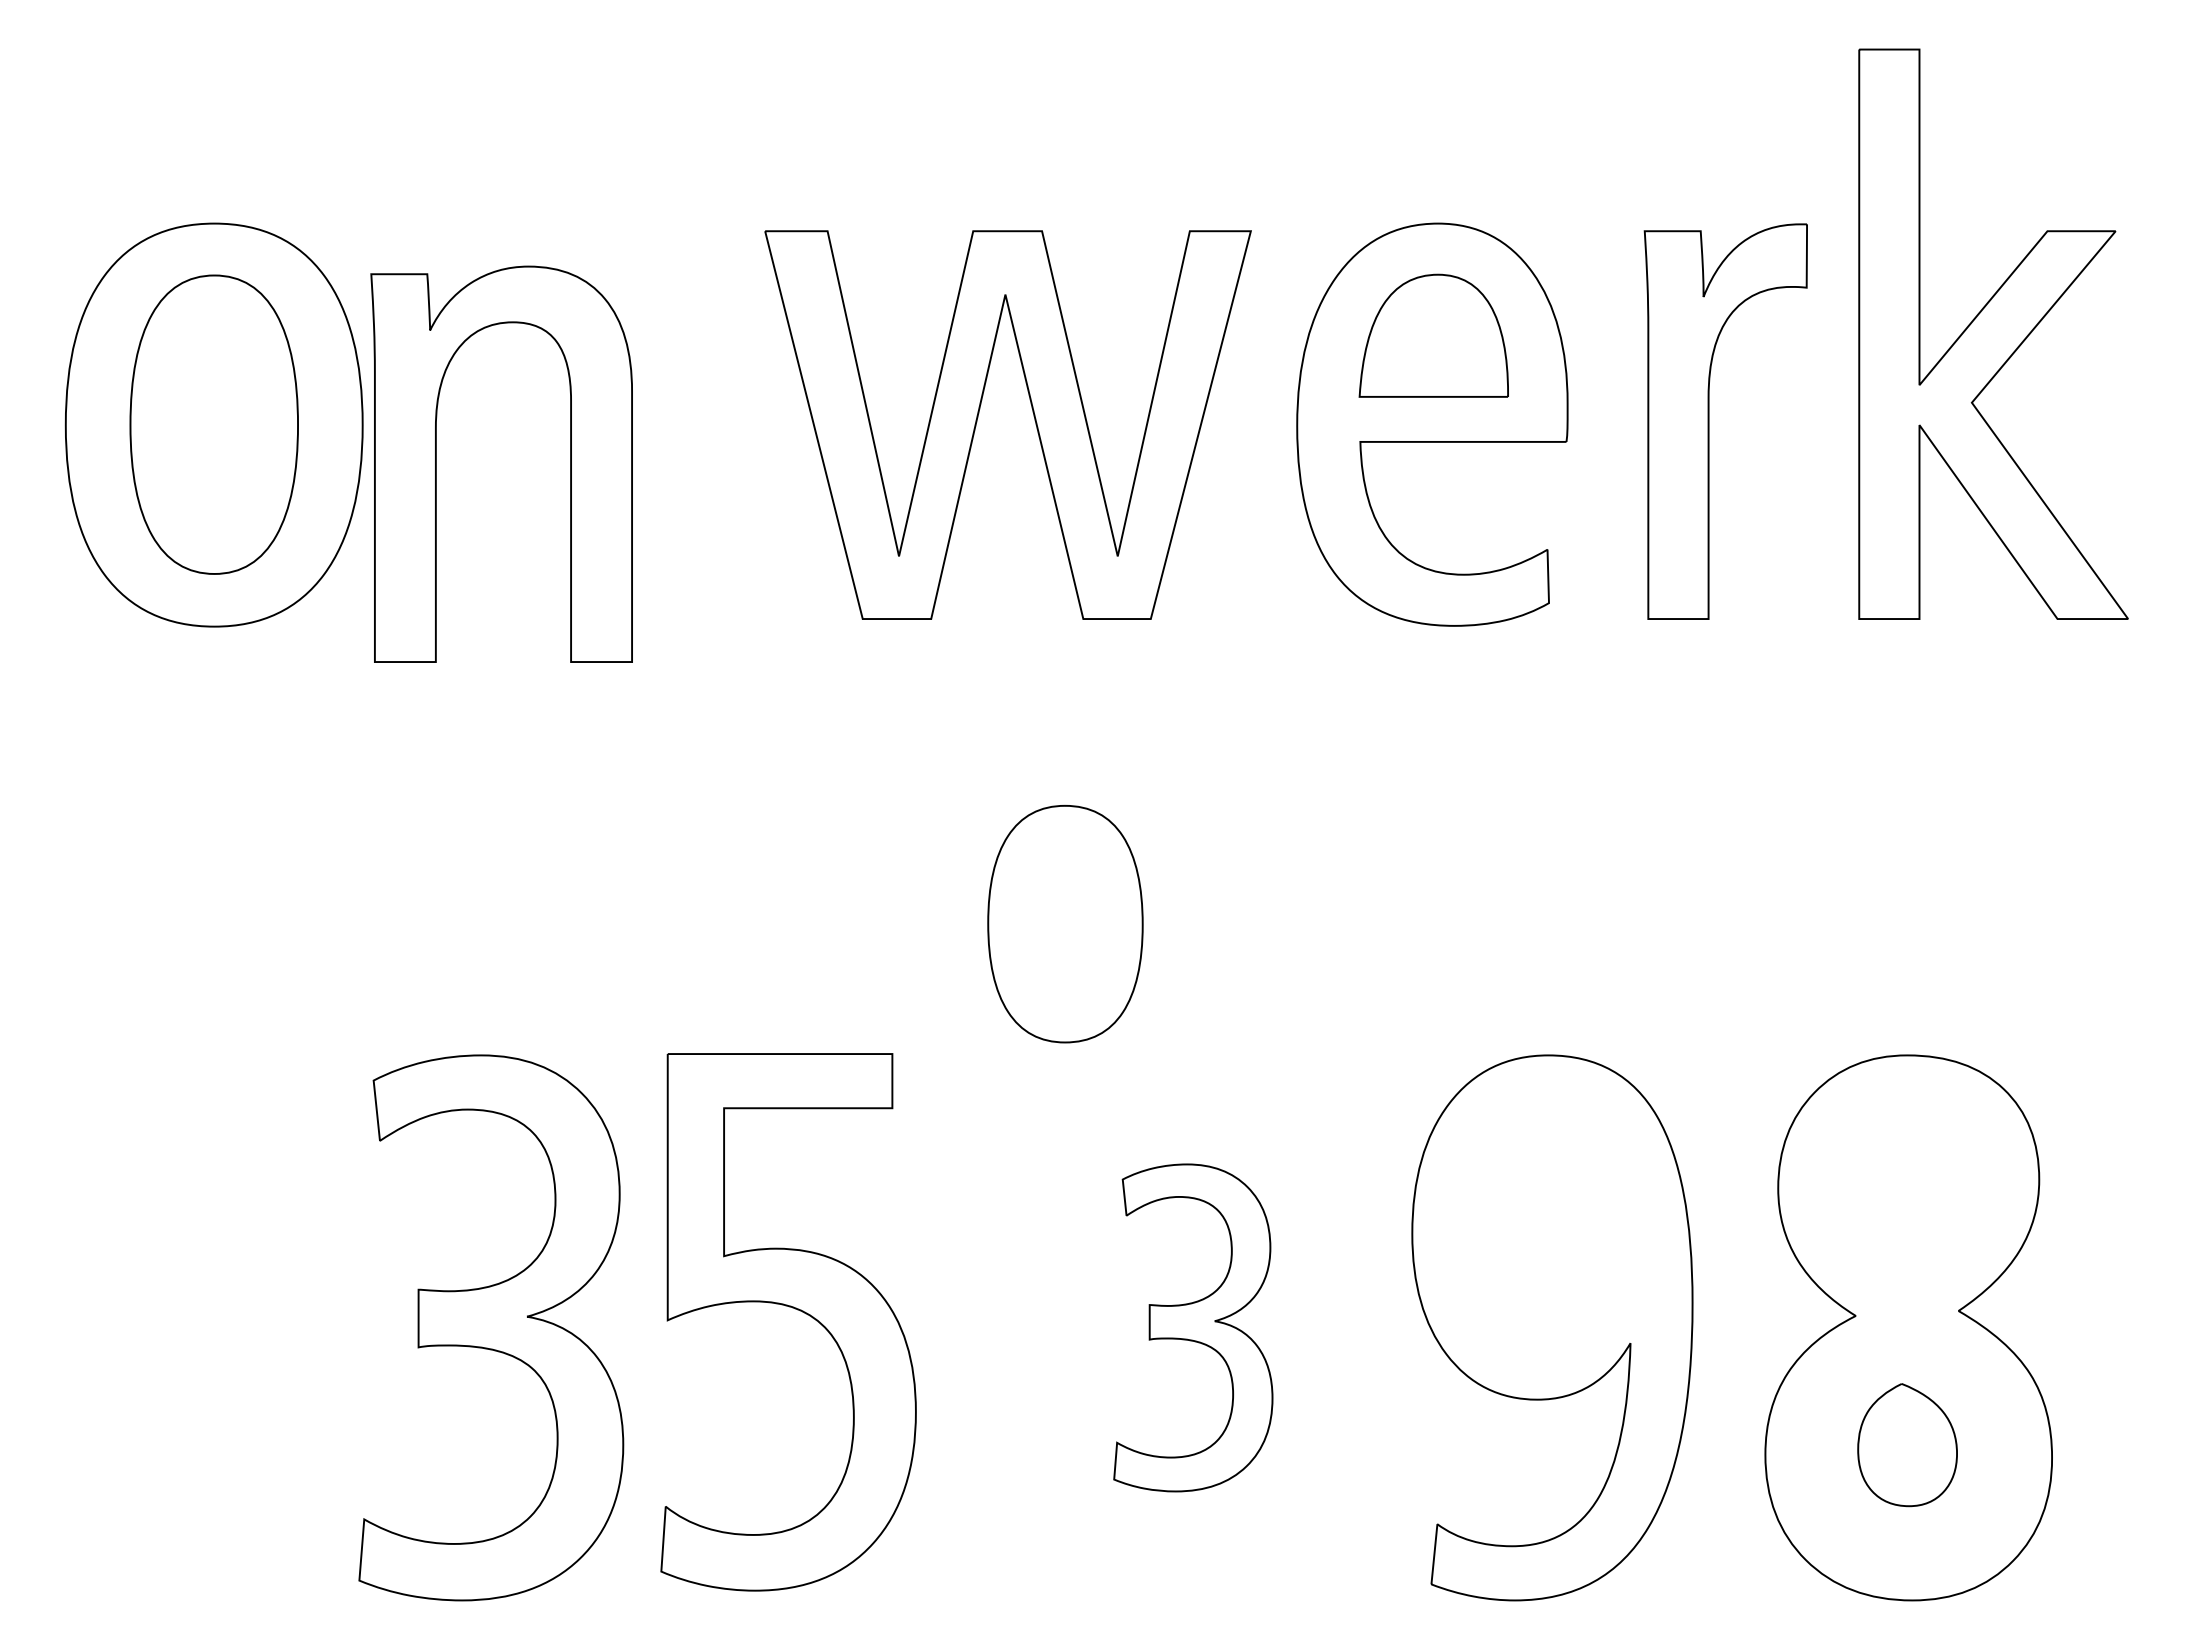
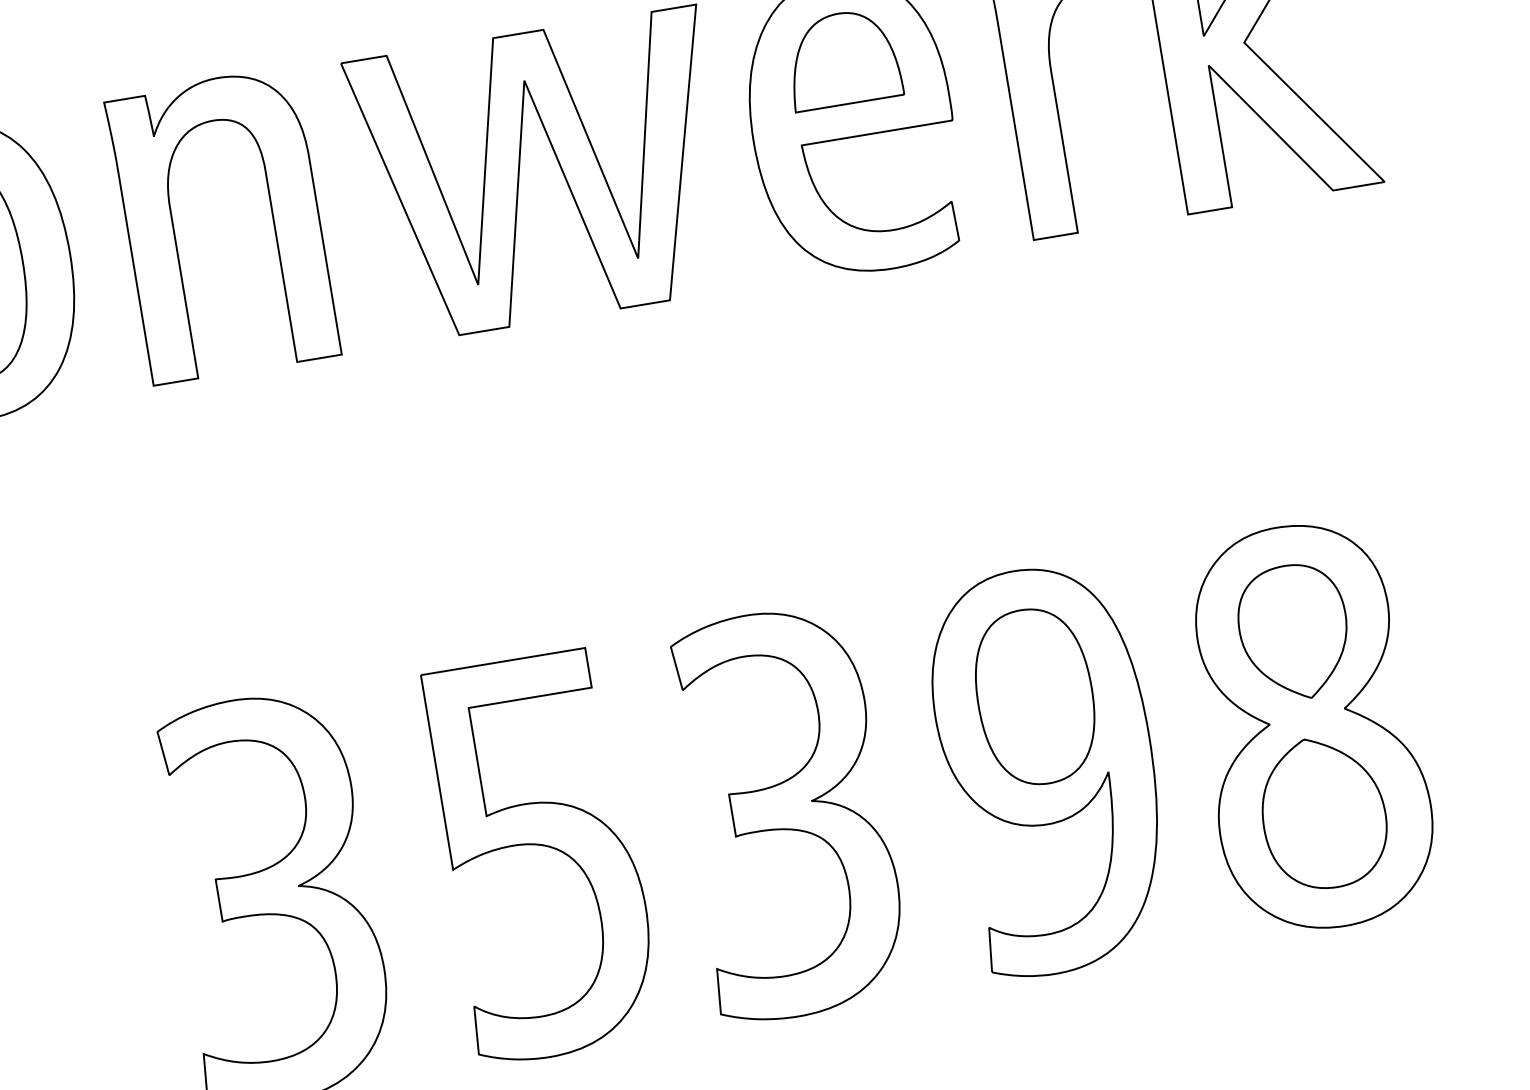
part: (436, 463) -> (174, 233), moved
part: (1065, 924) -> (1035, 697), moved
part: (1908, 1198) -> (1294, 632), added
part: (792, 1308) -> (542, 846), moved
part: (1193, 1327) -> (786, 813), size x1.67
part: (1907, 1444) -> (1323, 812), size x1.67

